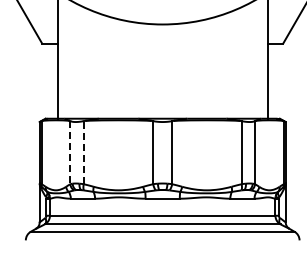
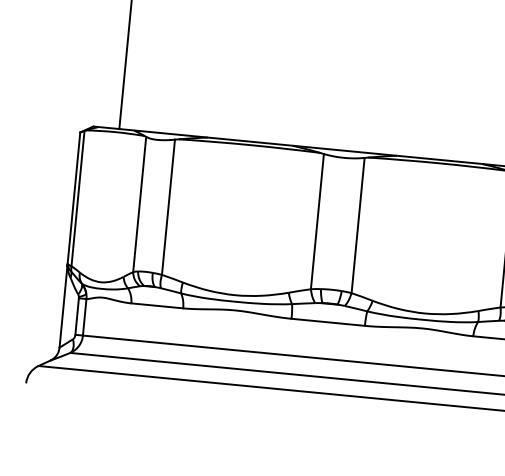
line: (70, 152) -> (140, 204), dashed -> solid
line: (83, 152) -> (167, 206), dashed -> solid

